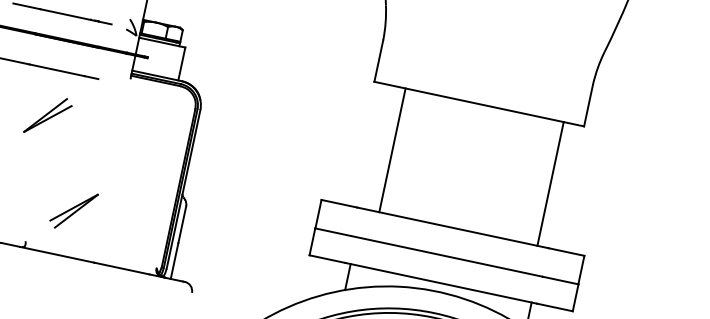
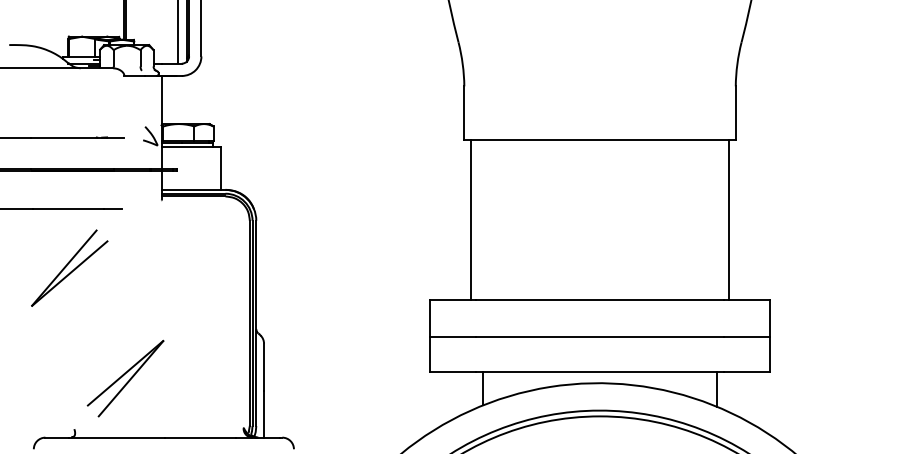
part: (48, 115) -> (69, 267), size x1.43
line: (392, 149) -> (470, 219), moved
line: (550, 183) -> (729, 219), moved
part: (73, 210) -> (125, 378), size x1.43

